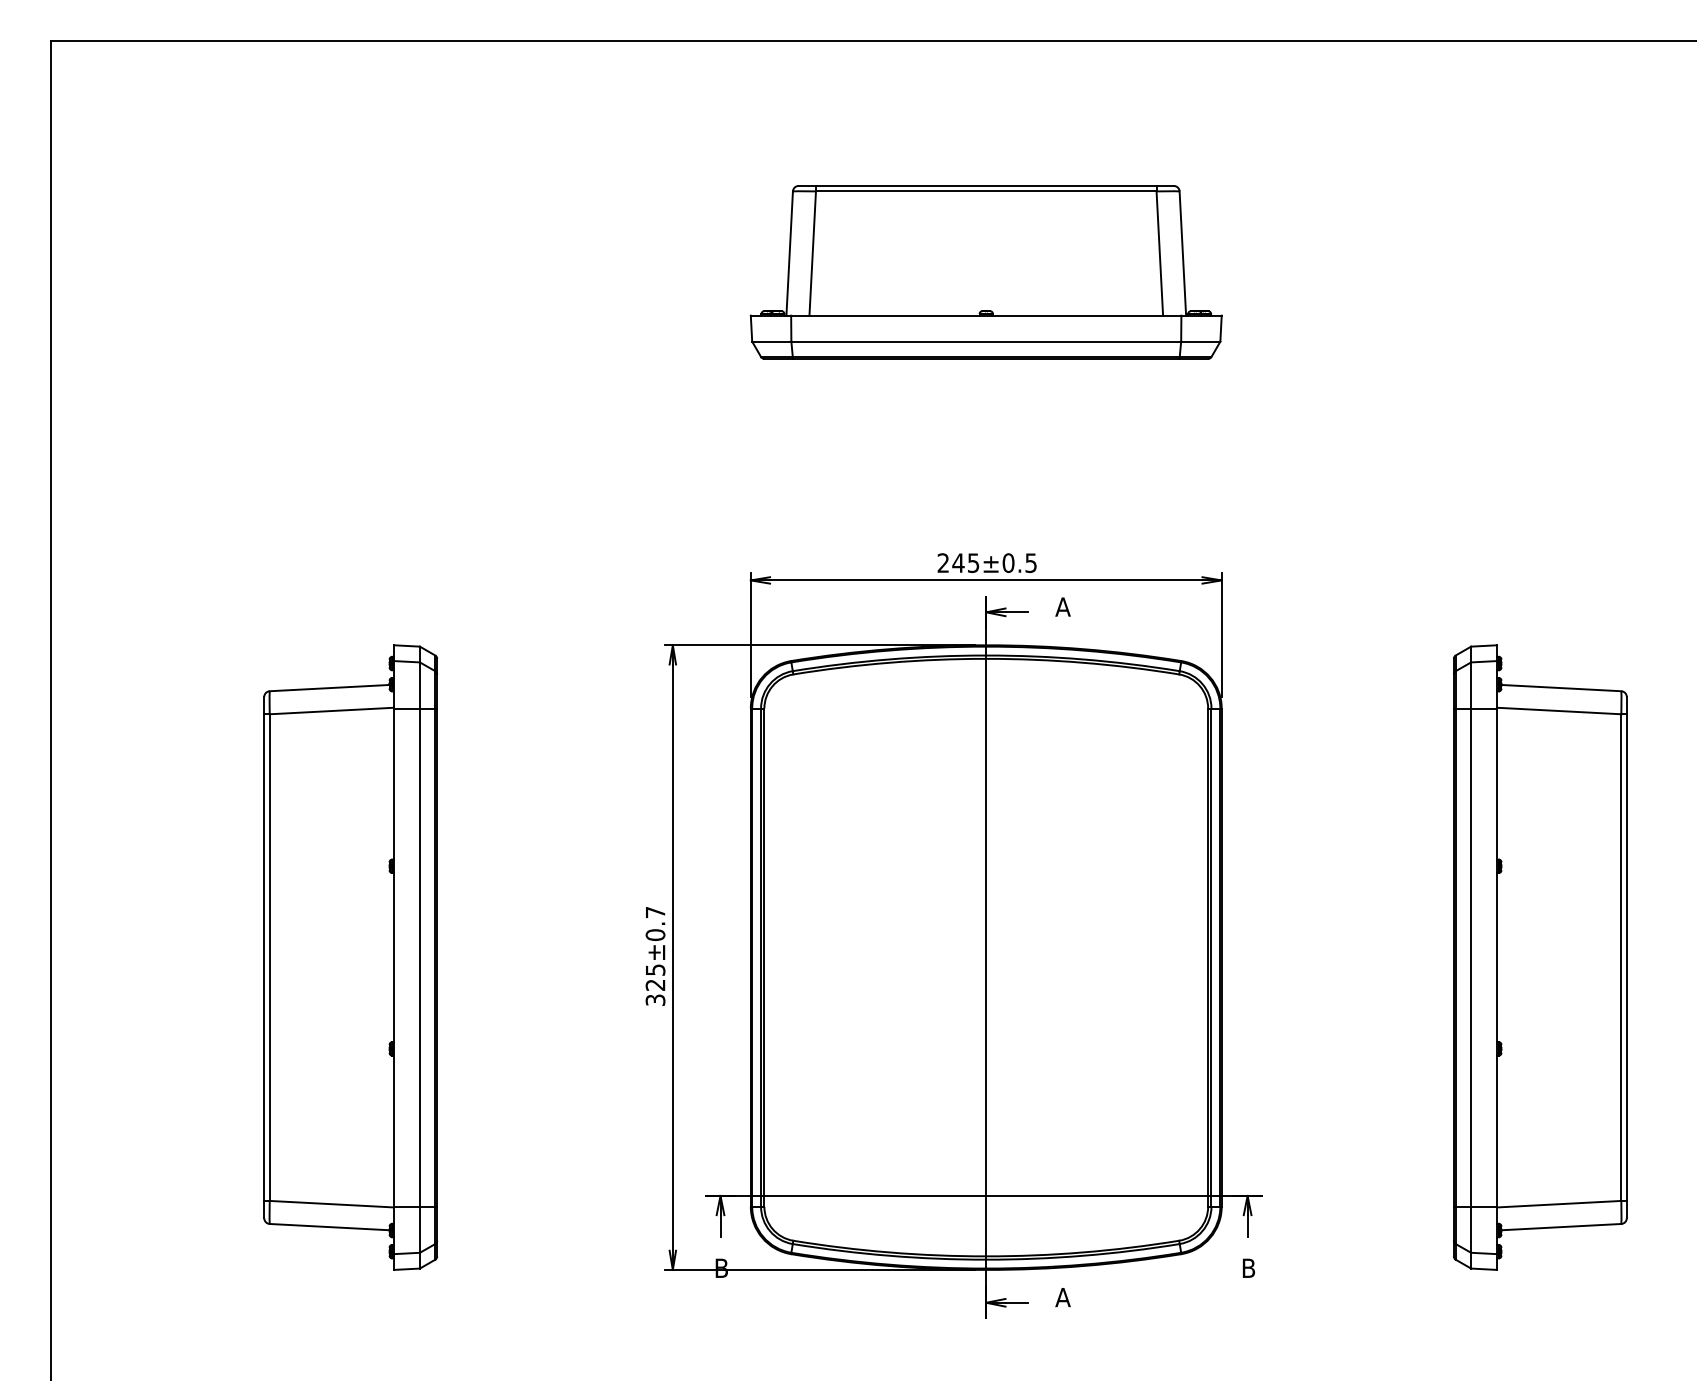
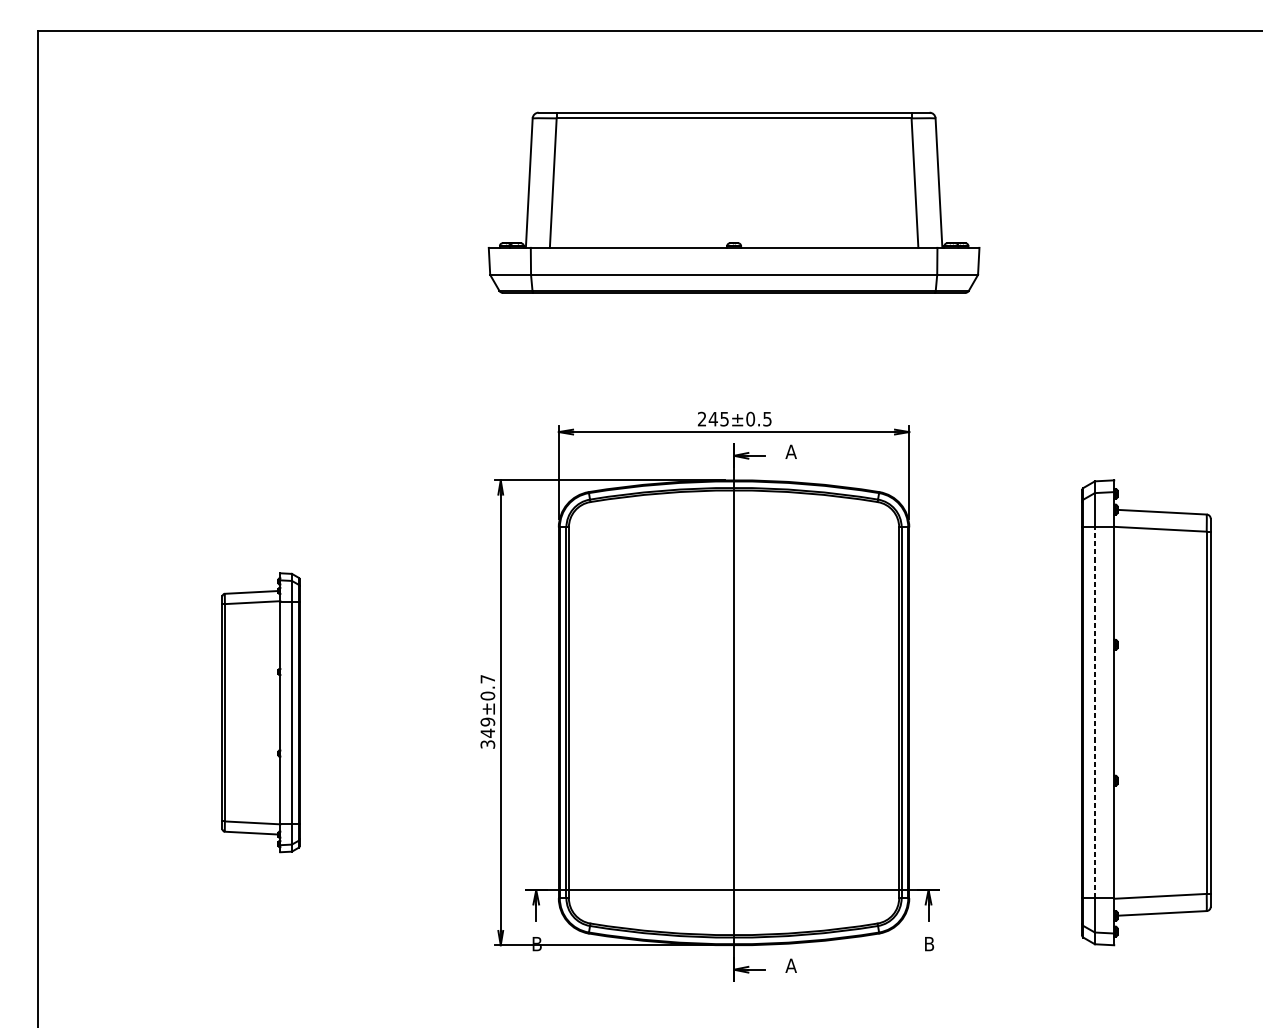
part: (985, 272) -> (733, 202), size x1.4
part: (350, 957) -> (260, 712), size x0.6
line: (1471, 957) -> (1095, 712), solid -> dashed
text: (655, 977) -> (487, 727), 325±0.7 -> 349±0.7

